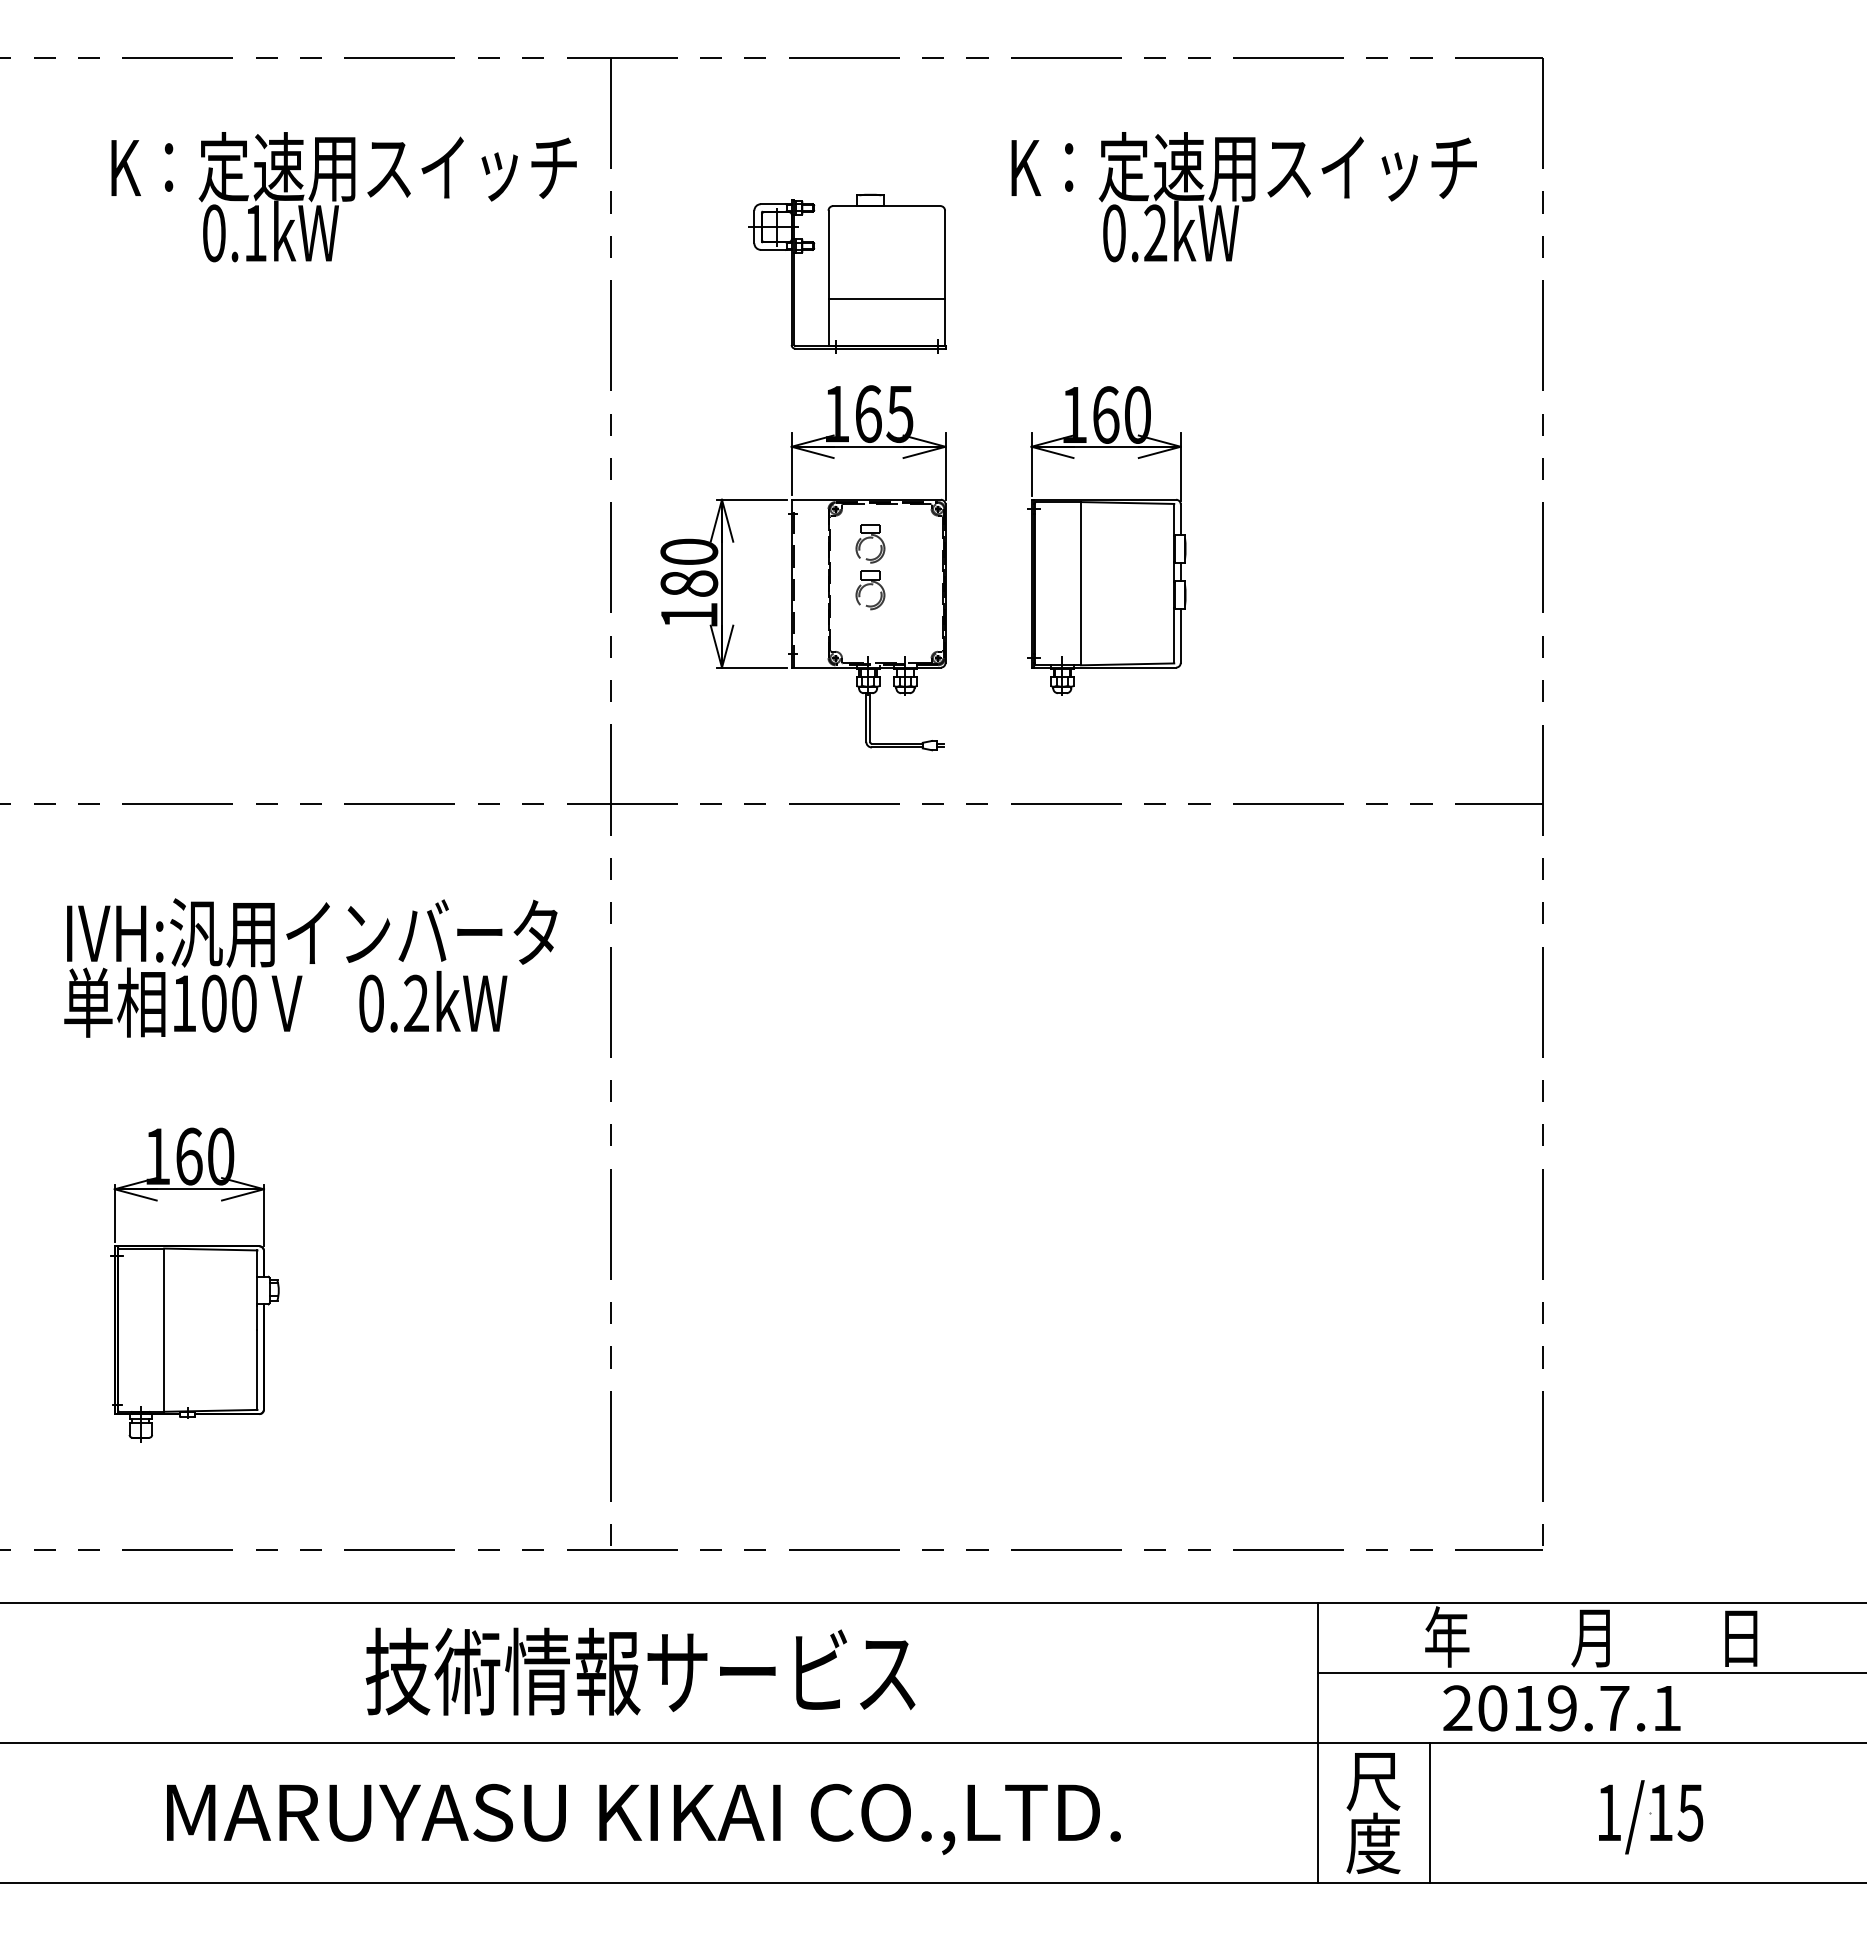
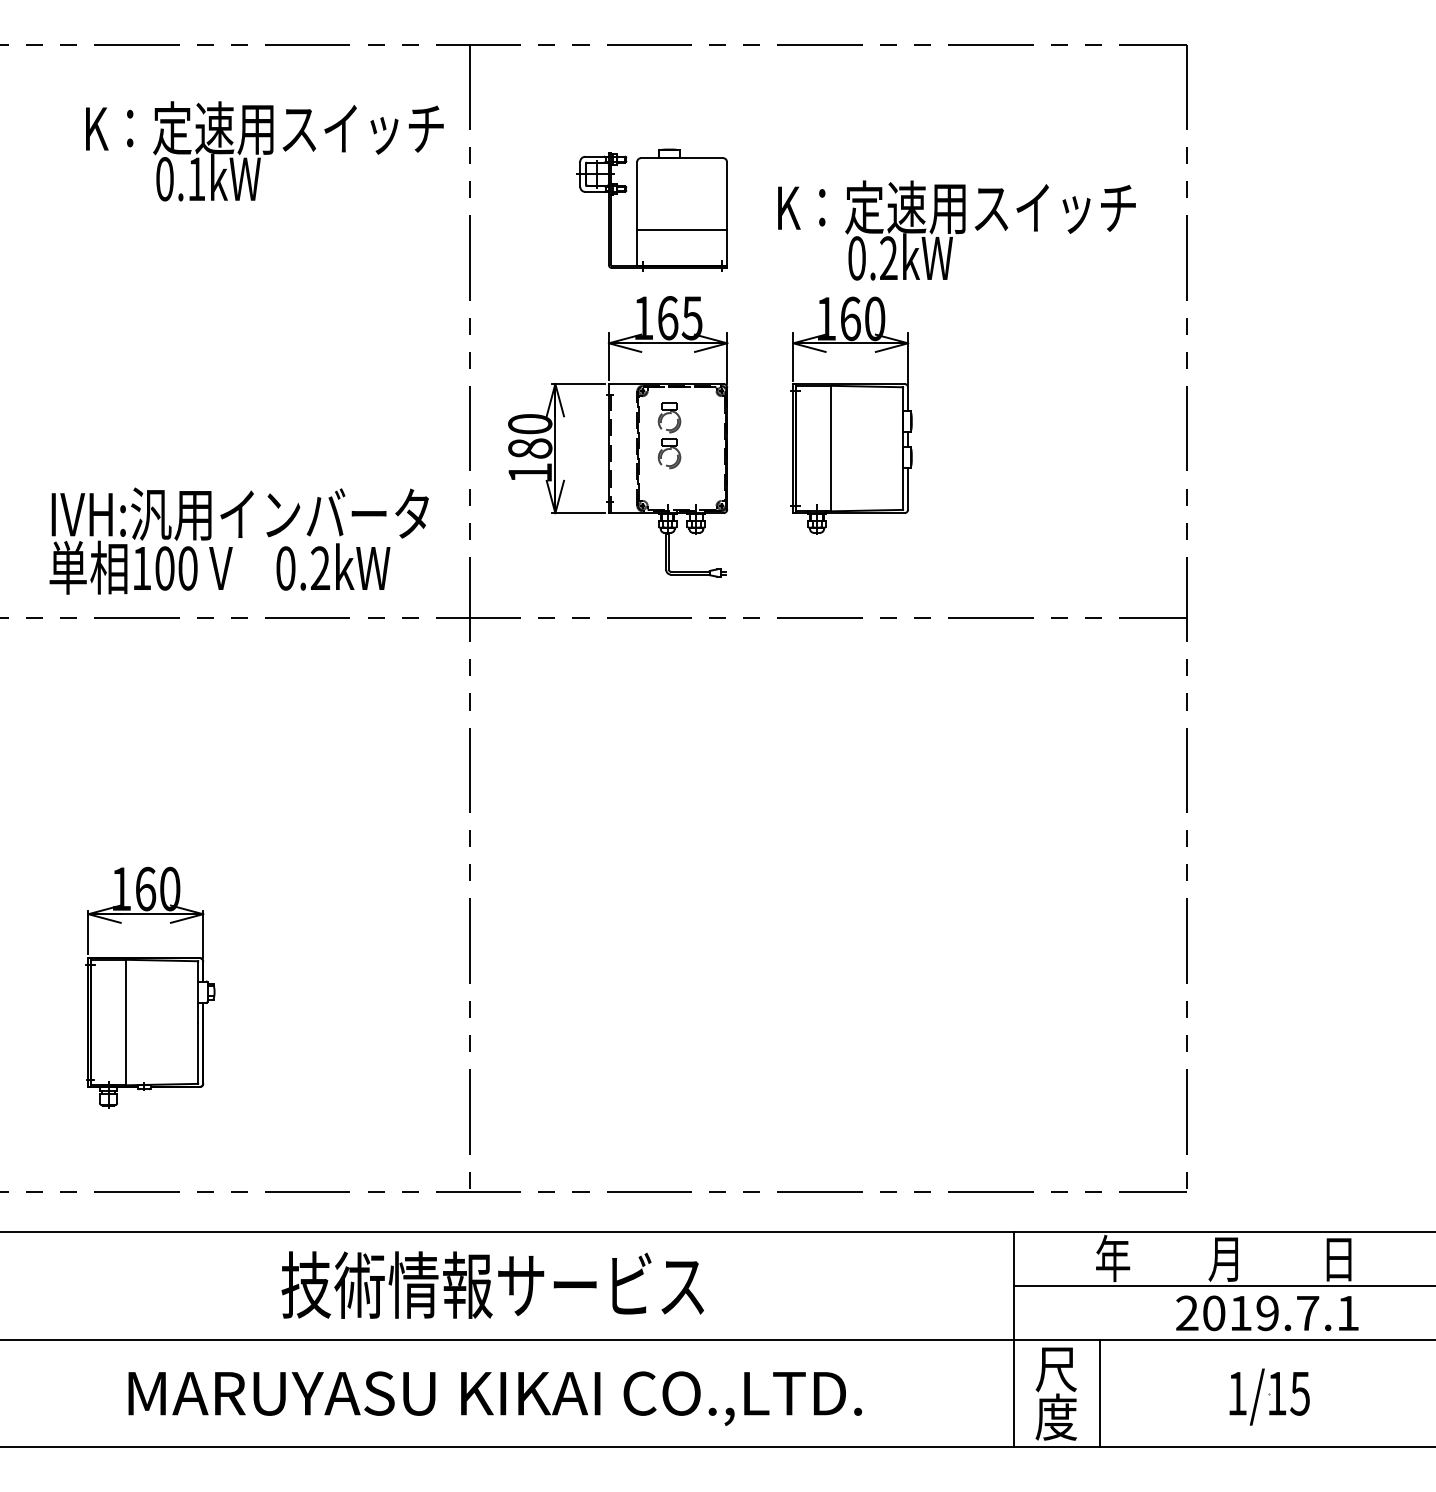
text: (1243, 197) -> (956, 230), moved
text: (310, 967) -> (238, 540), moved
text: (1561, 1708) -> (1266, 1313), moved

